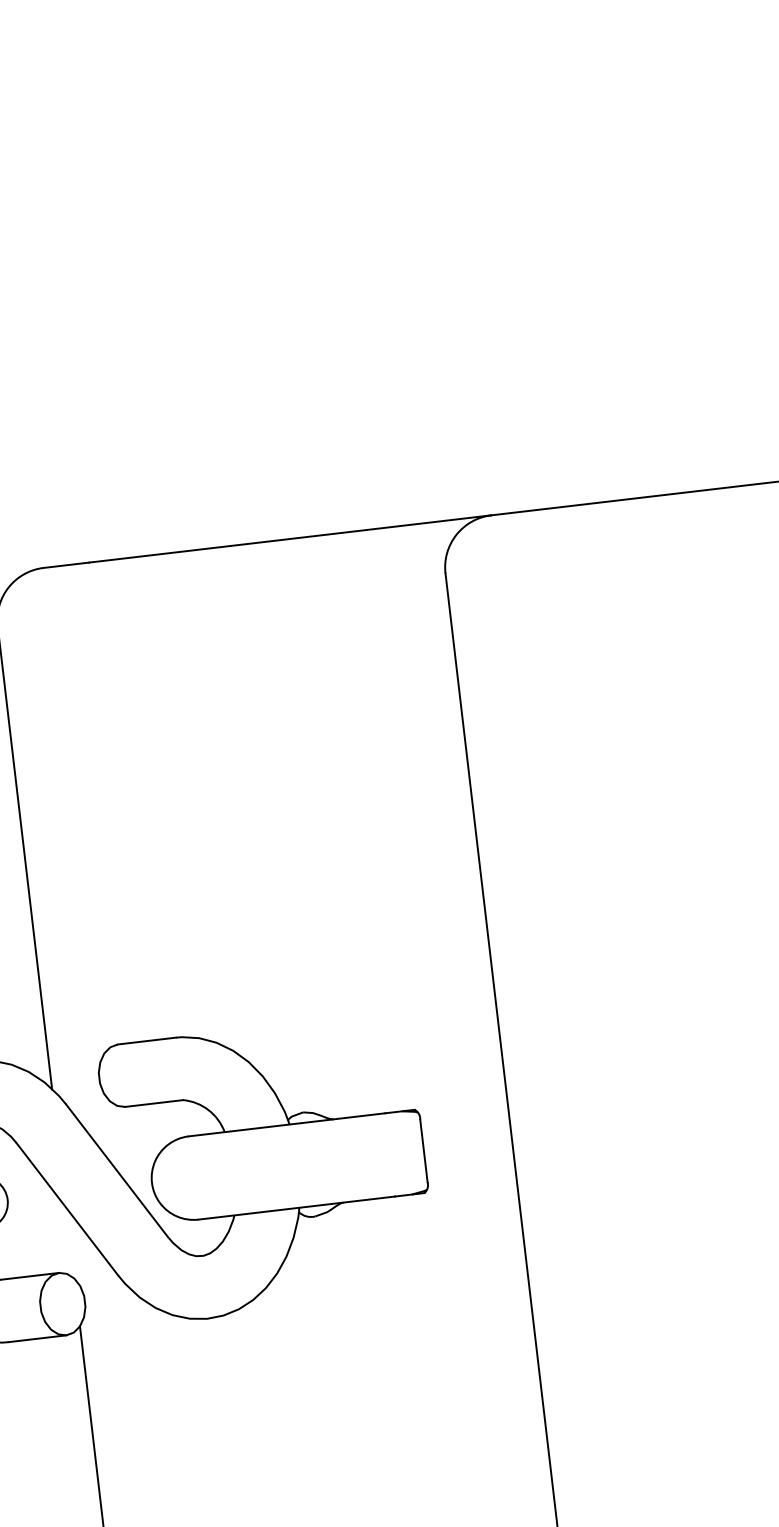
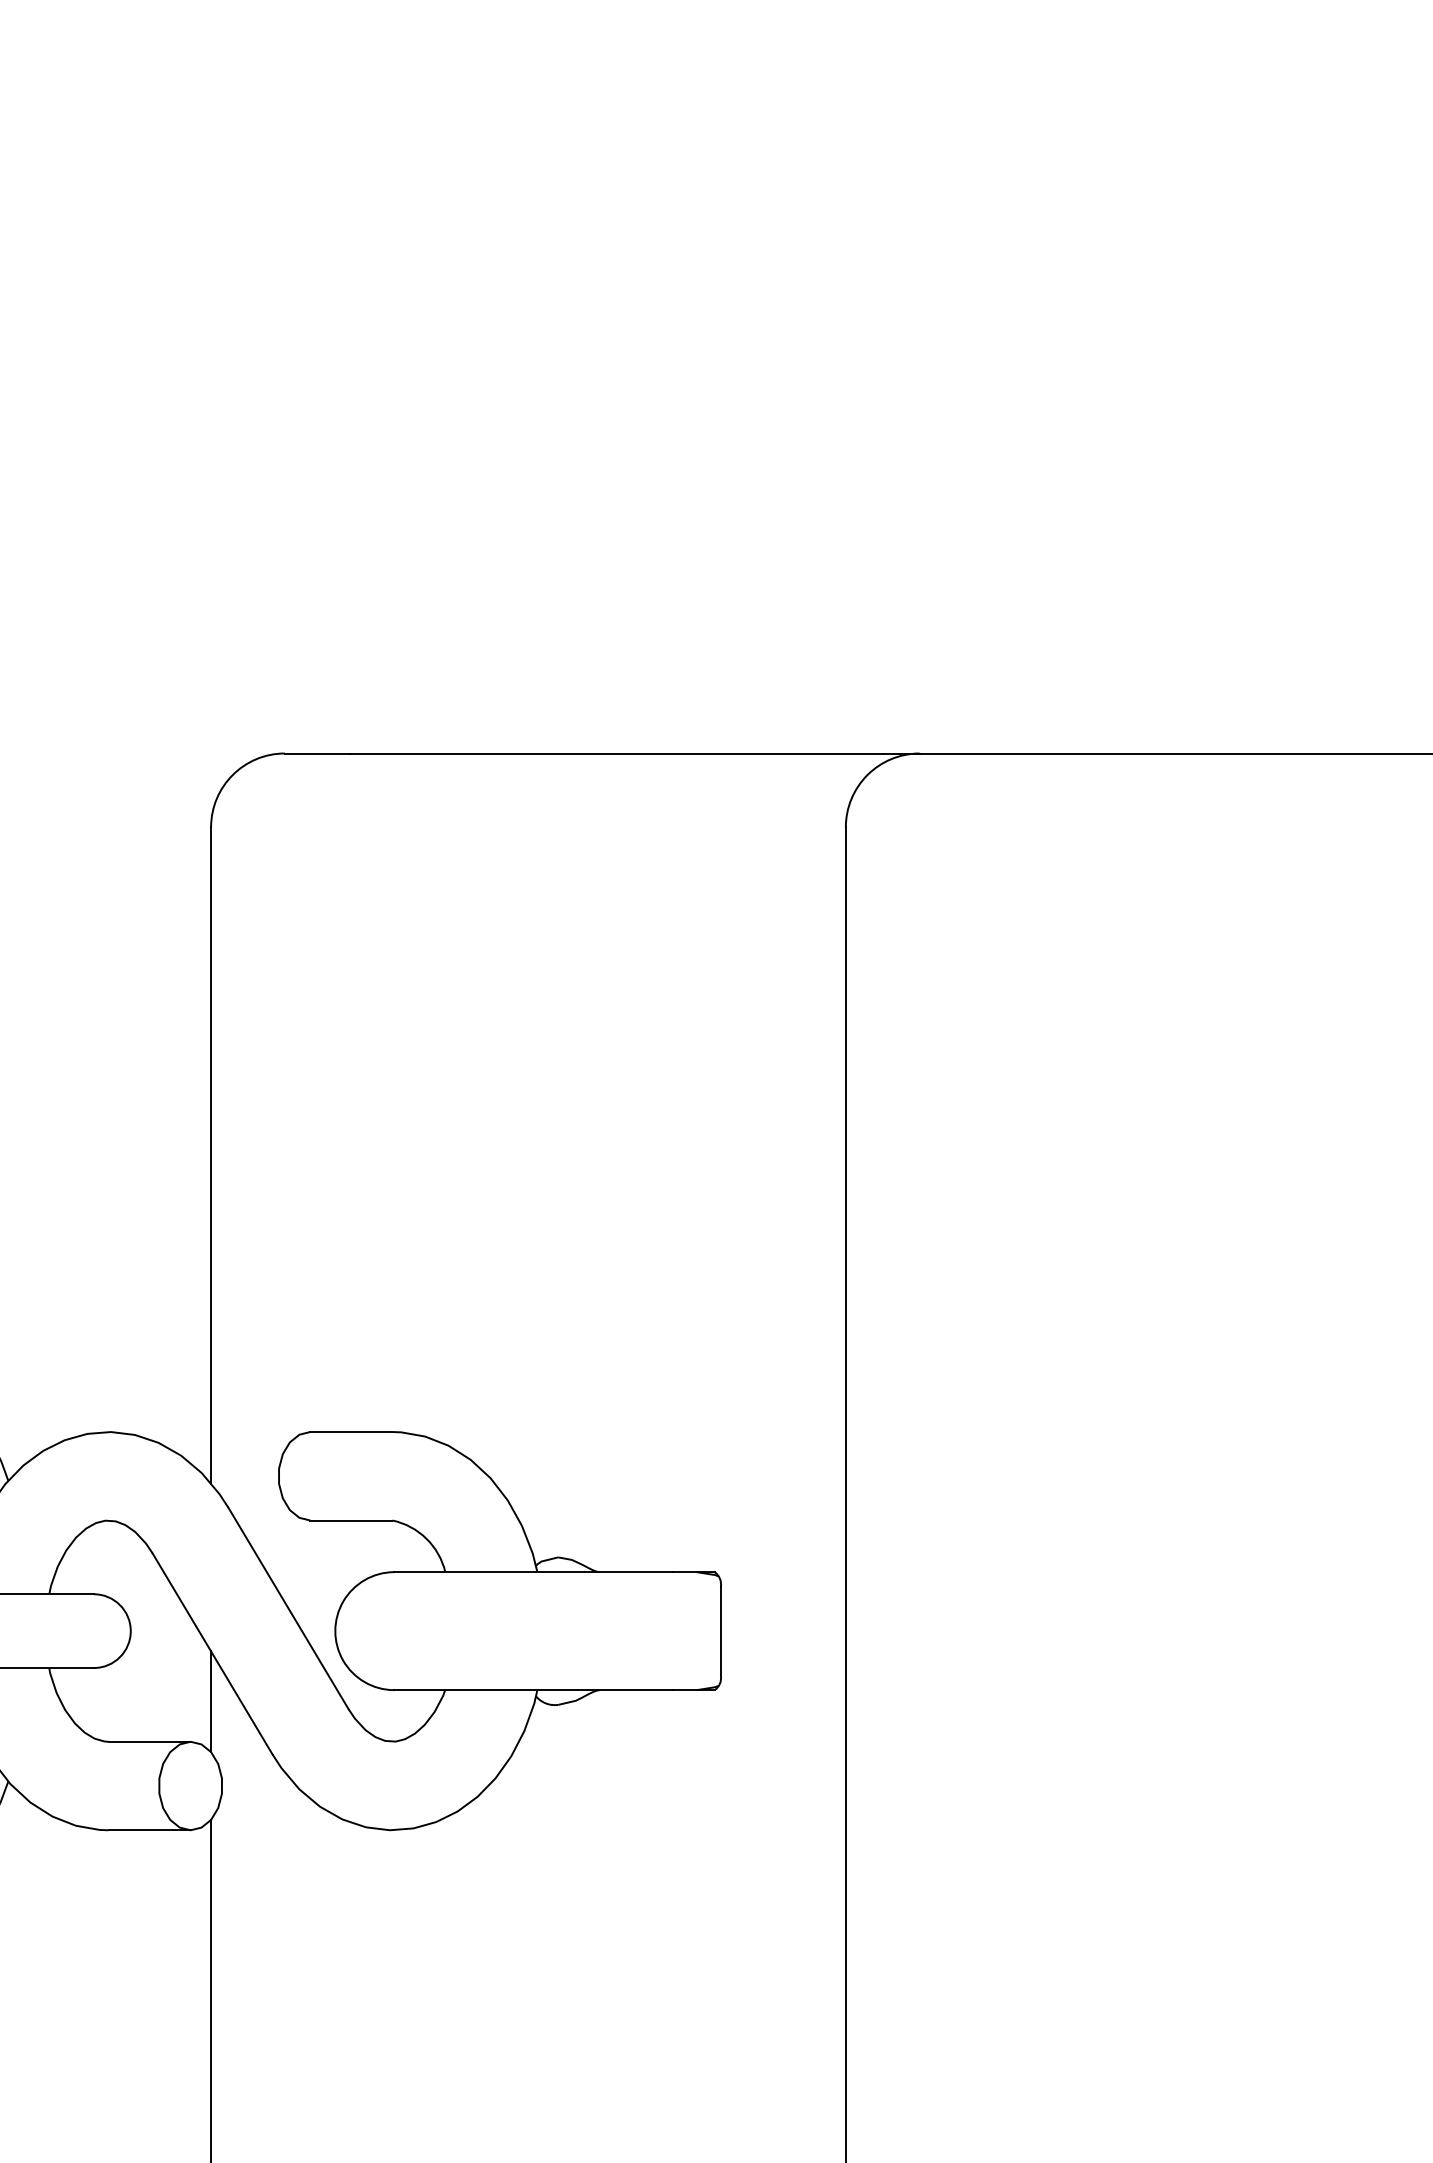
line: (70, 1242) -> (211, 1701), added

